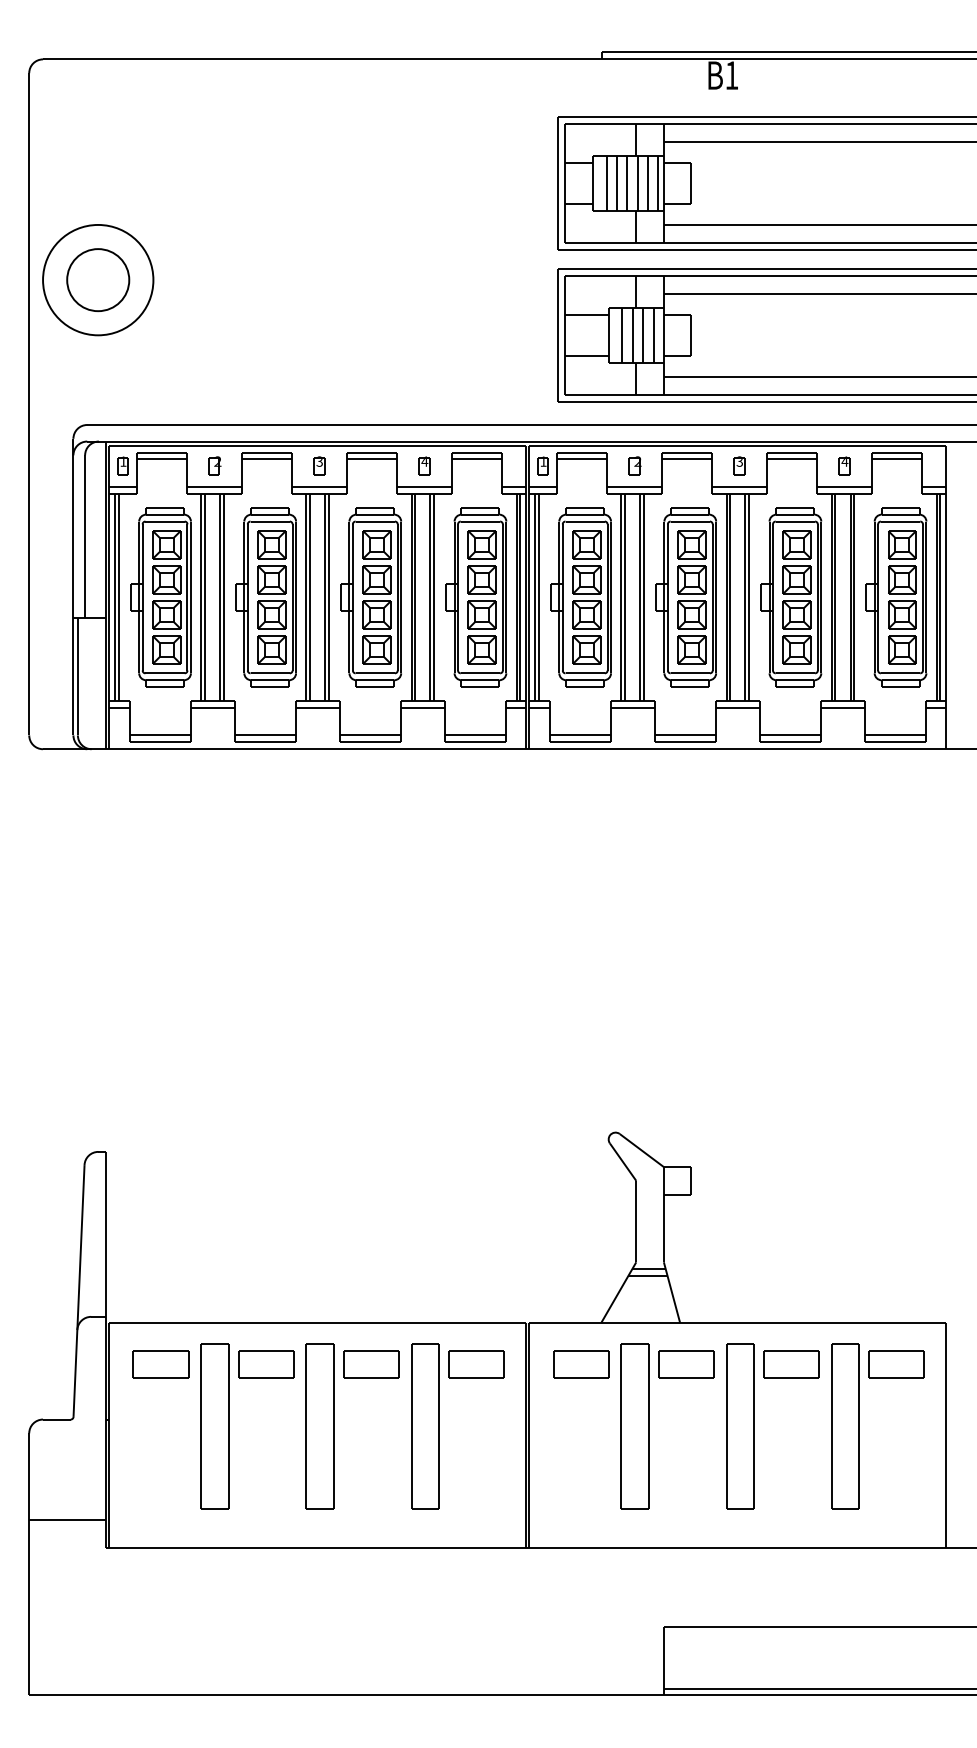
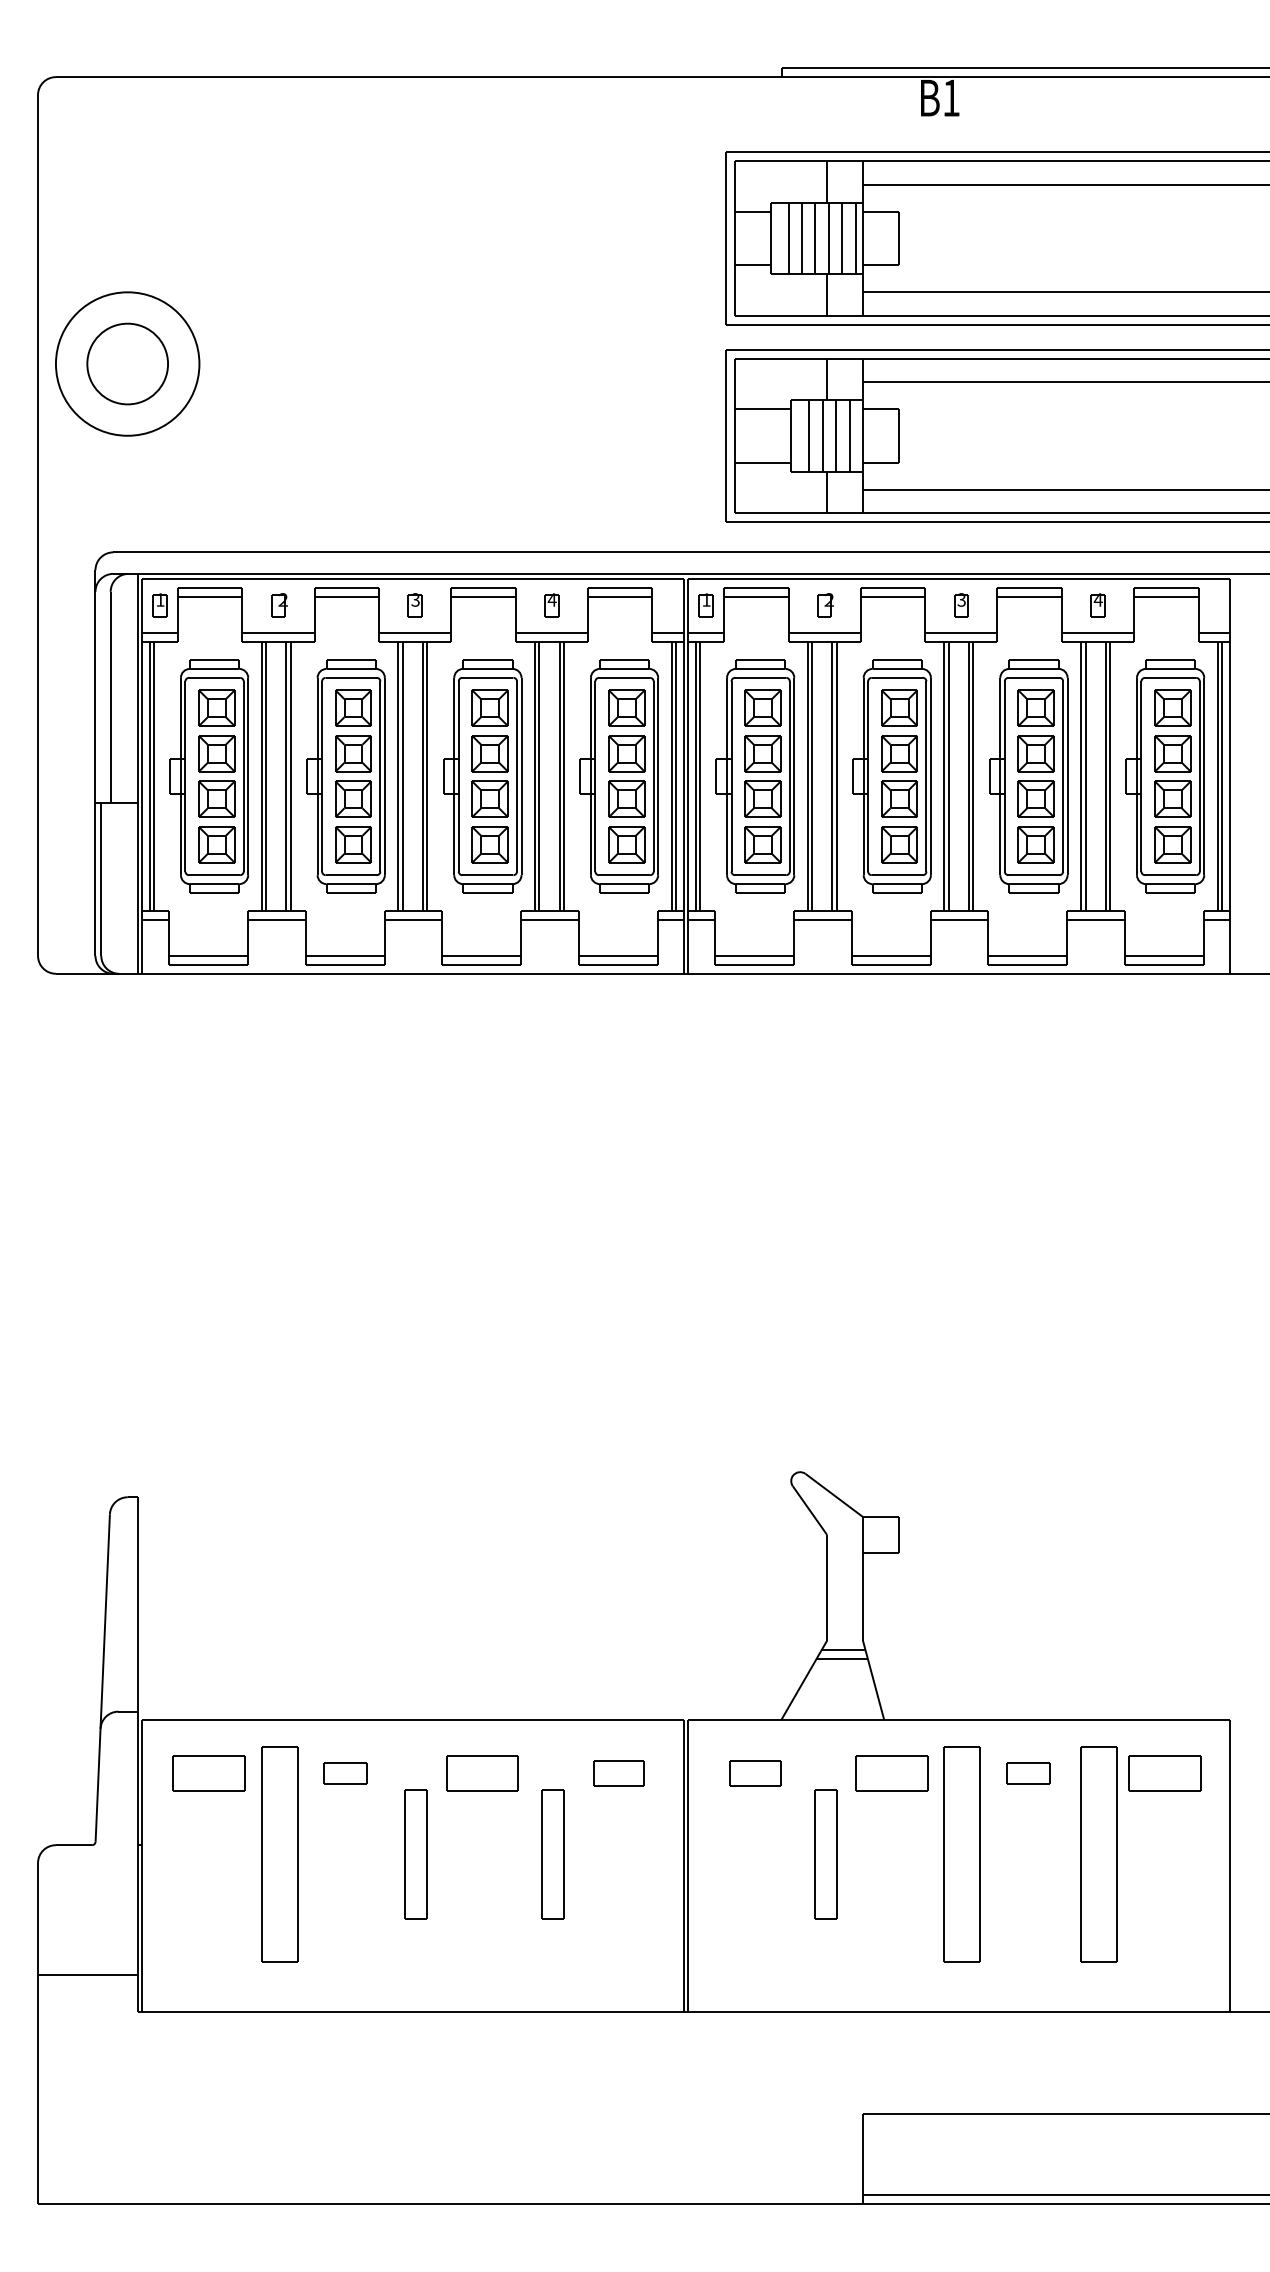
part: (265, 1364) -> (345, 1773), size x0.6
part: (475, 1364) -> (618, 1773), size x0.7
part: (581, 1364) -> (755, 1773), size x0.7
part: (791, 1364) -> (1028, 1773), size x0.6
part: (319, 1426) -> (415, 1854), size x0.6
part: (425, 1426) -> (552, 1854), size x0.6
part: (635, 1426) -> (825, 1854), size x0.6

